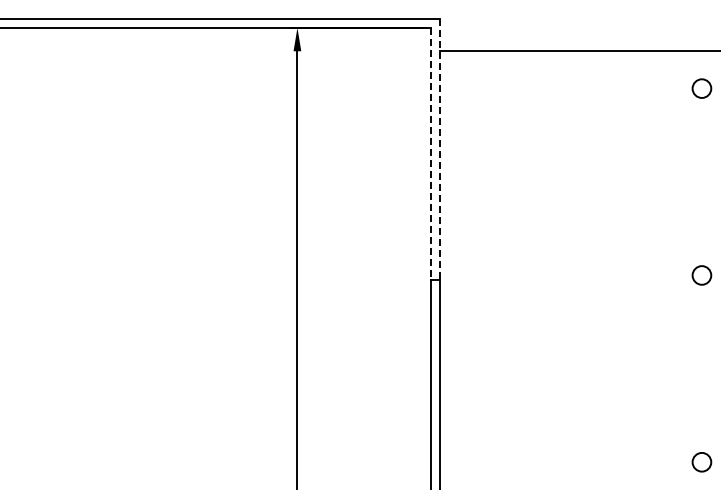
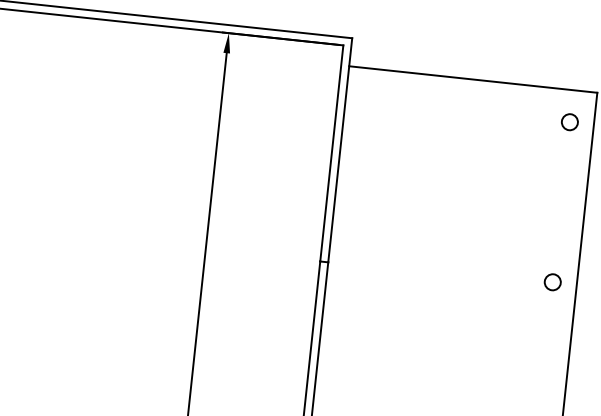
line: (440, 149) -> (340, 150), dashed -> solid
line: (431, 154) -> (332, 153), dashed -> solid

